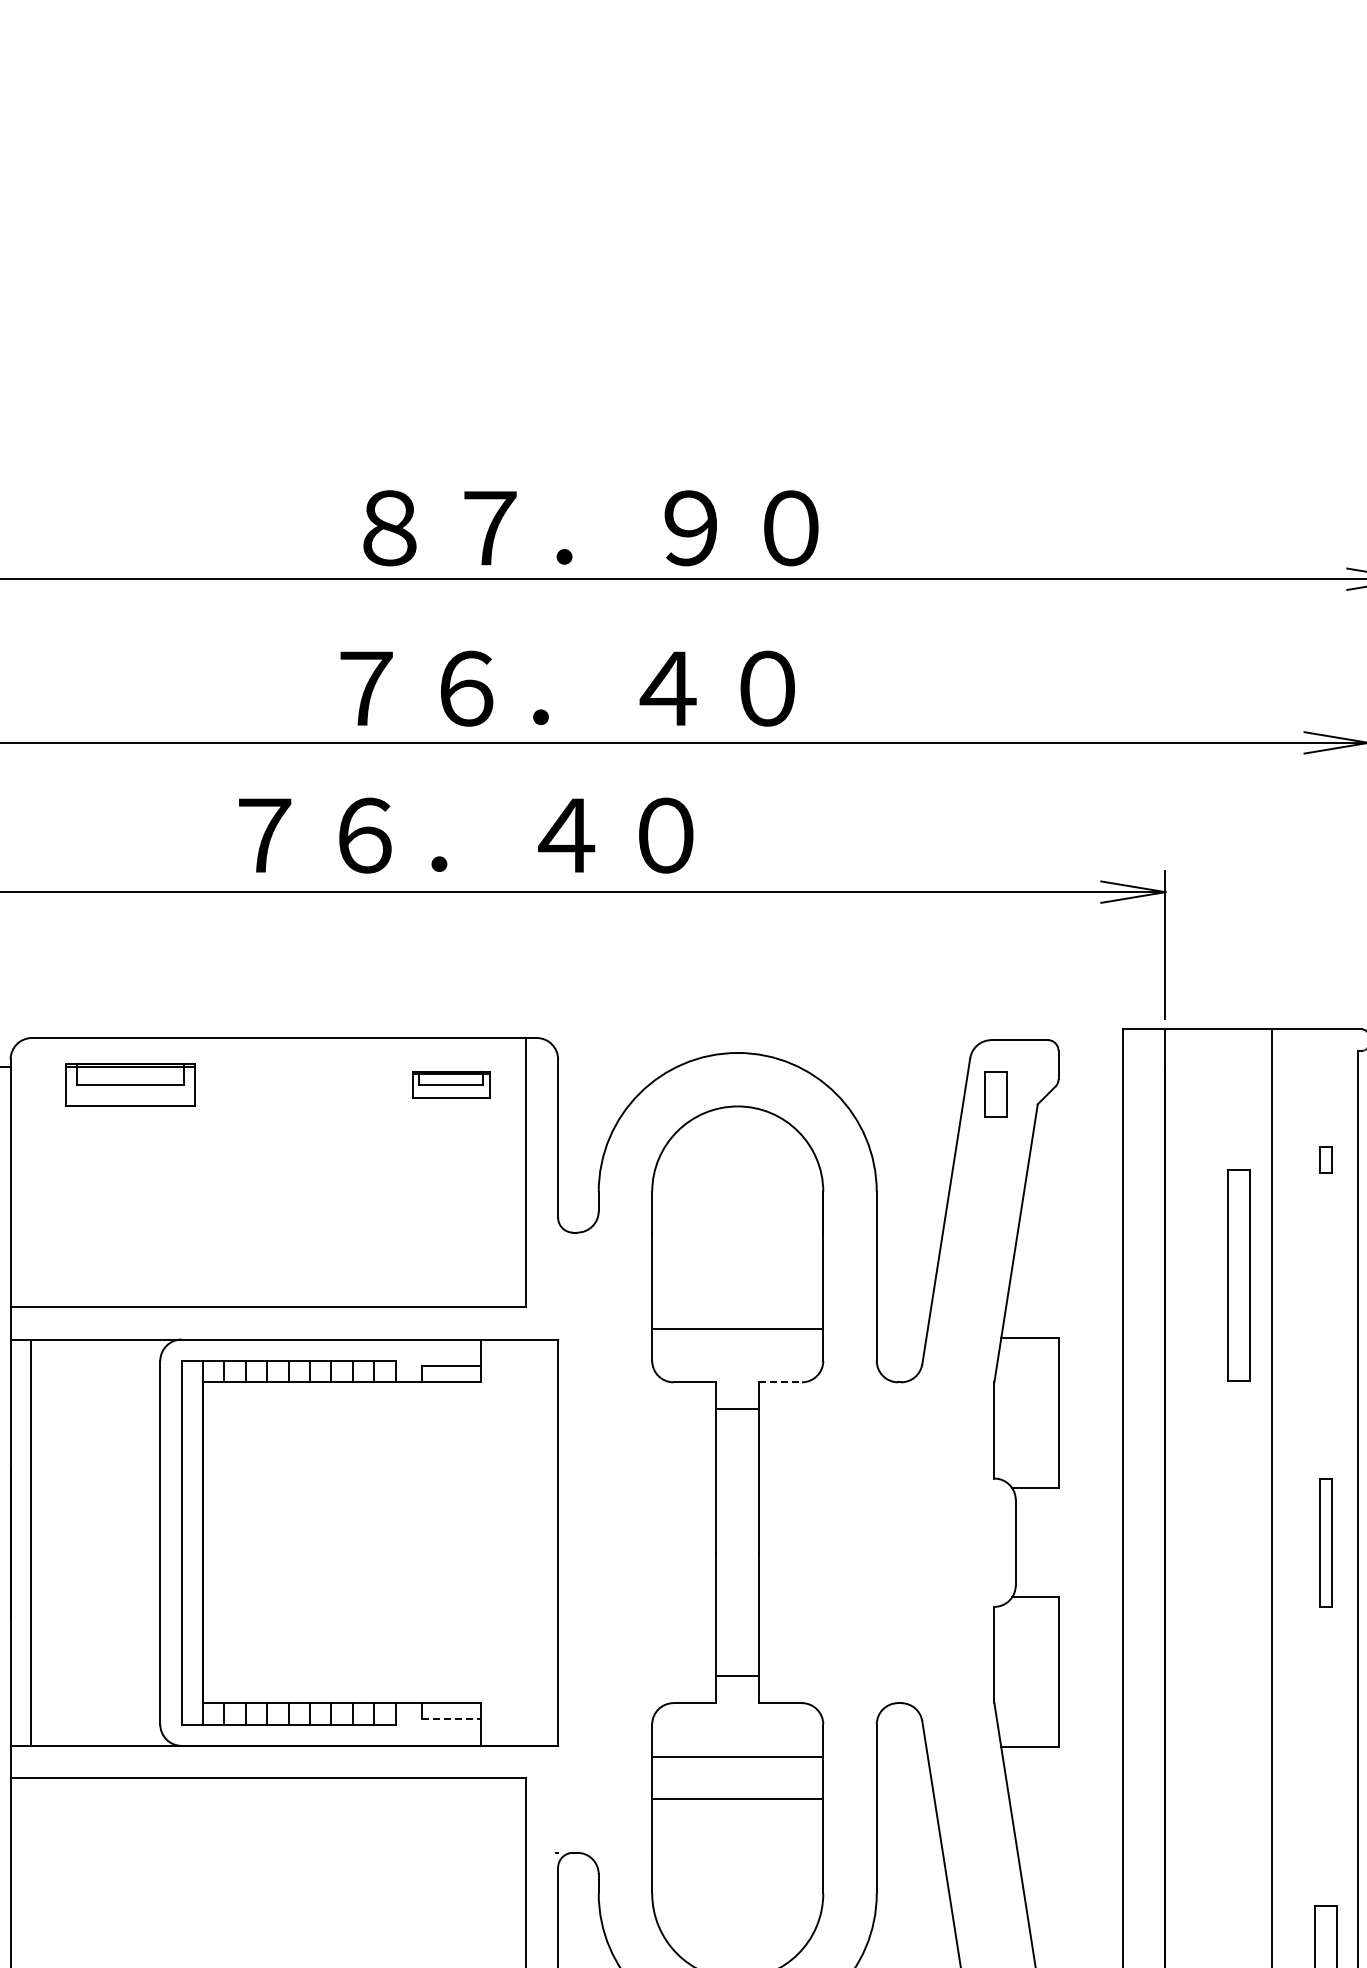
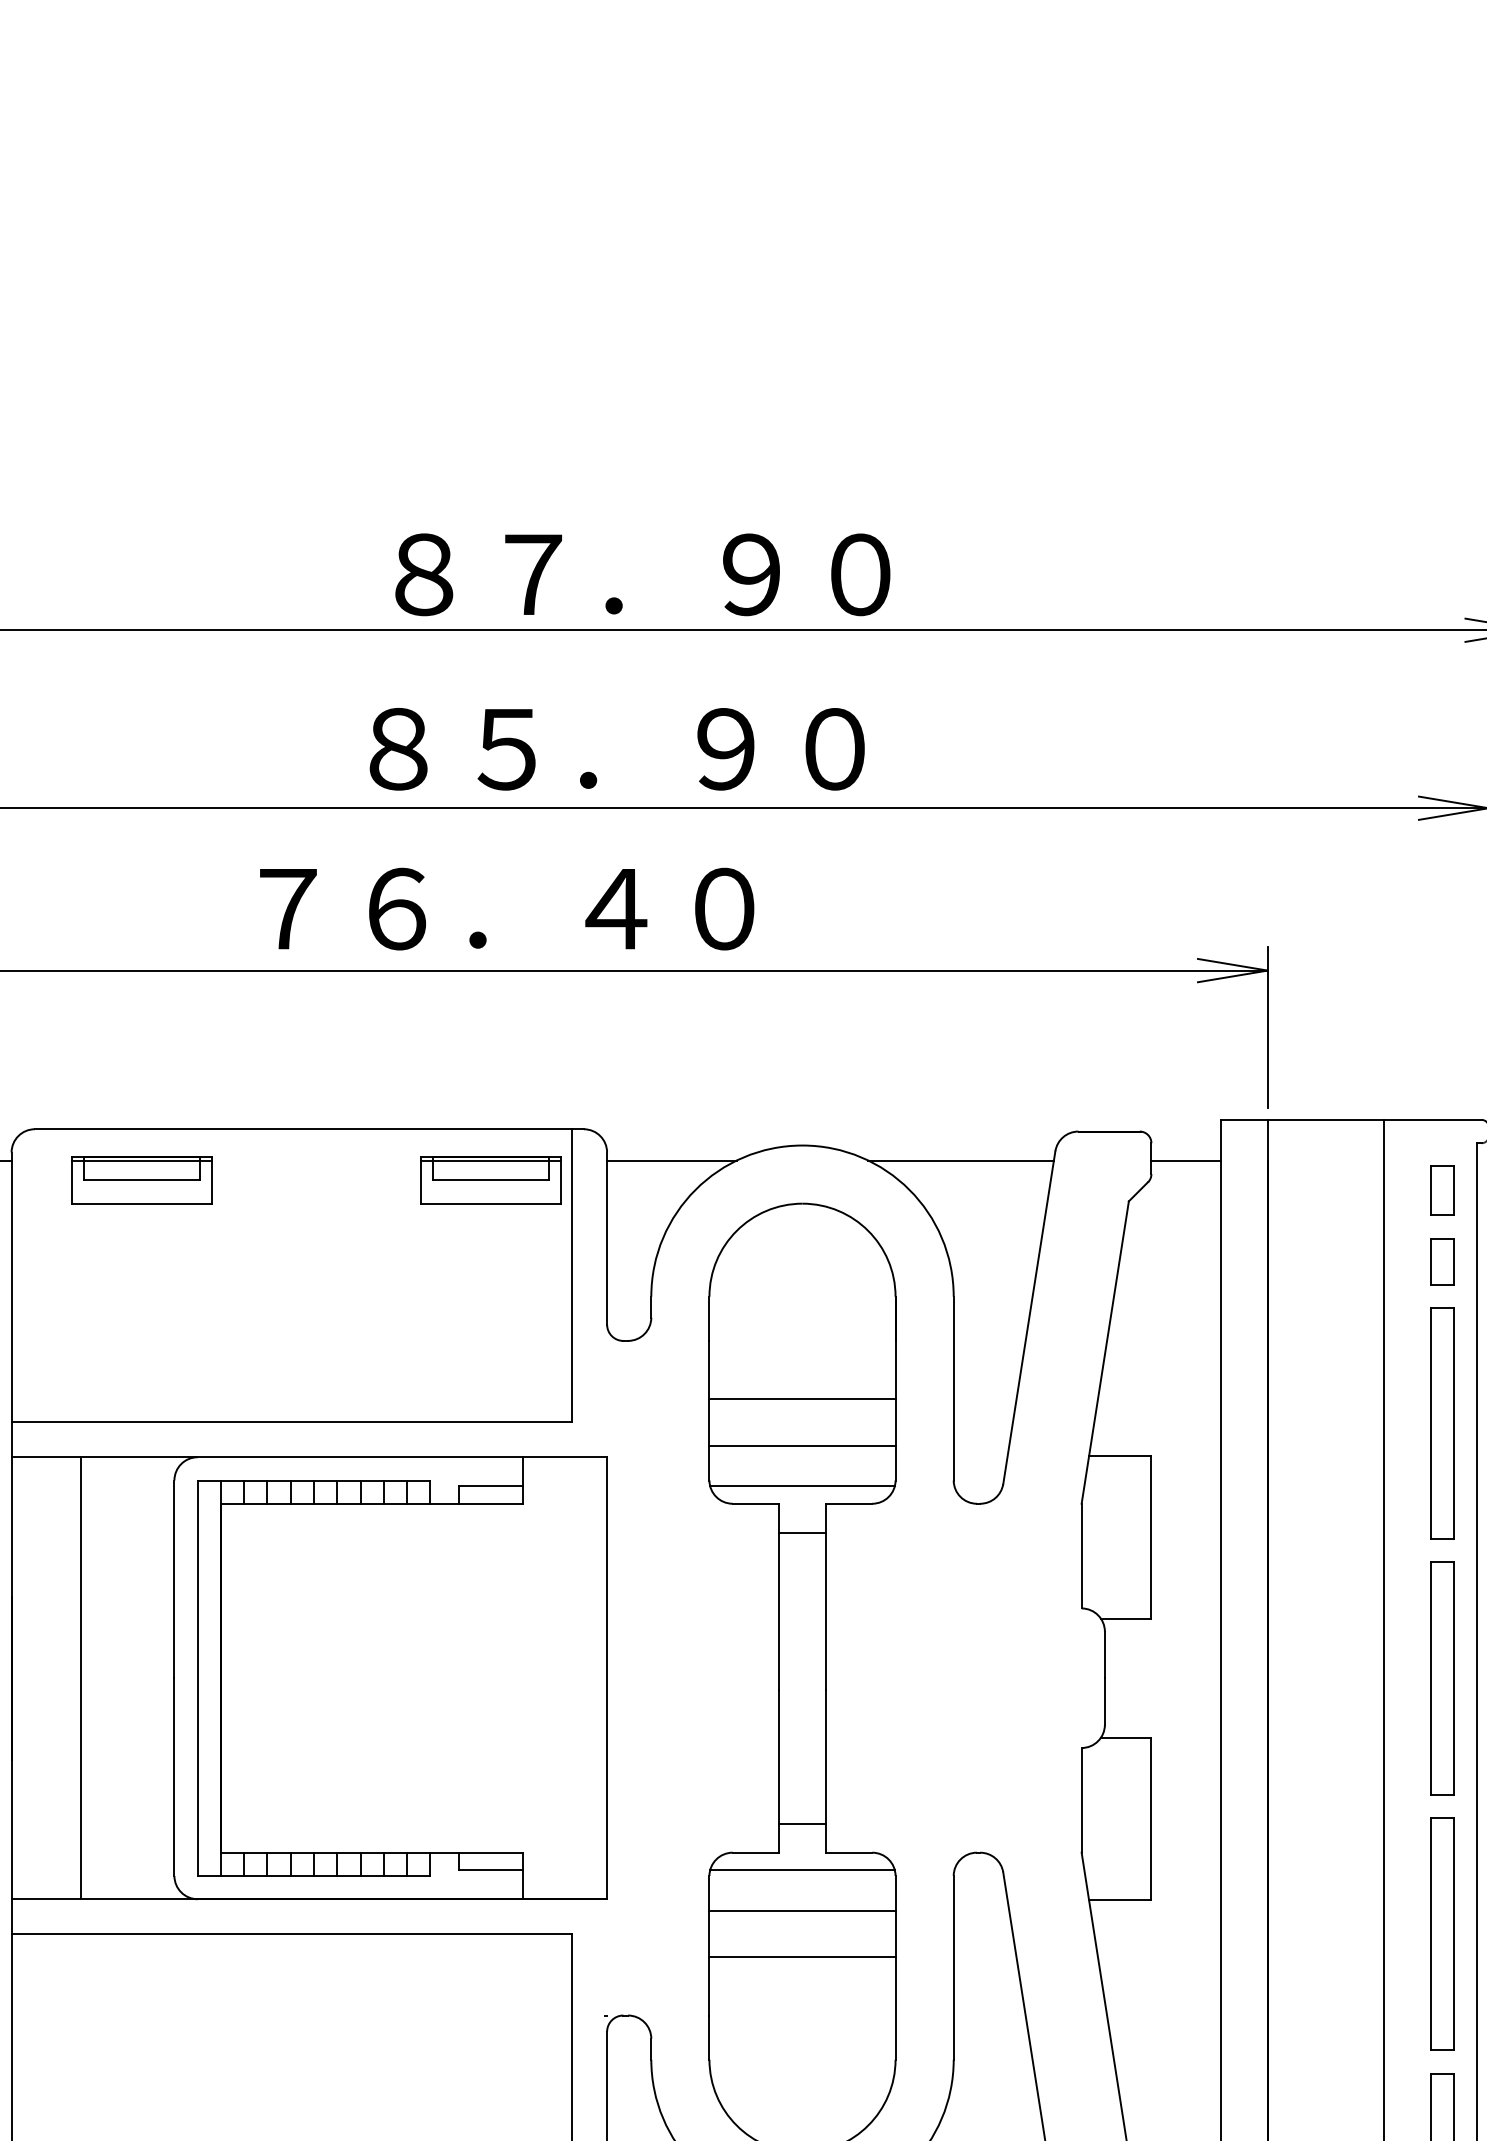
text: (518, 688) -> (564, 749), ７６．４０ -> ８５．９０
line: (617, 1066) -> (671, 1160), added
line: (883, 1066) -> (961, 1160), added
line: (1090, 1066) -> (1186, 1160), added
part: (450, 1084) -> (490, 1179), size x1.67
part: (995, 1094) -> (1441, 1190), moved
part: (1325, 1159) -> (1441, 1261), size x1.67
part: (1238, 1275) -> (1441, 1423), moved
line: (737, 1286) -> (802, 1399), added
line: (737, 1366) -> (802, 1486), added
line: (781, 1382) -> (850, 1503), dashed -> solid
line: (30, 1542) -> (81, 1677), moved
part: (1325, 1542) -> (1441, 1677), size x1.67
line: (452, 1719) -> (492, 1870), dashed -> solid
line: (737, 1719) -> (802, 1870), added
part: (1325, 1777) -> (1441, 1933), added

